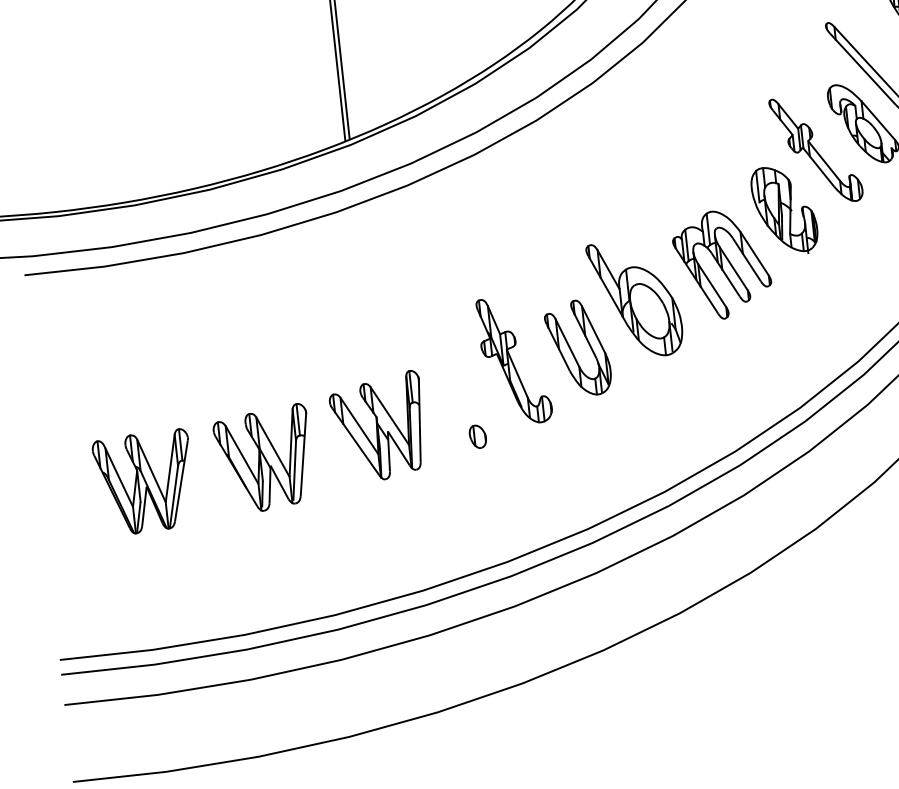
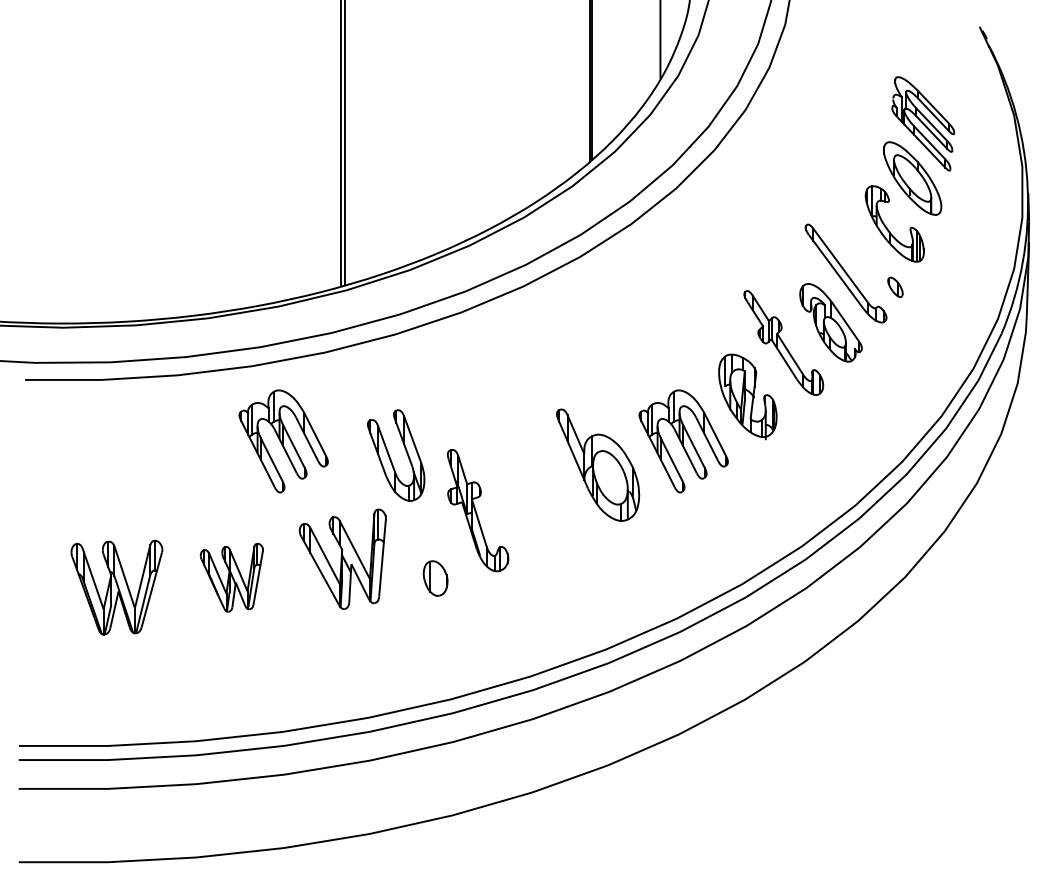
part: (302, 310) -> (283, 441), added
part: (572, 350) -> (390, 456), moved
part: (477, 436) -> (435, 578), size x1.6
part: (263, 459) -> (231, 577), size x0.7

